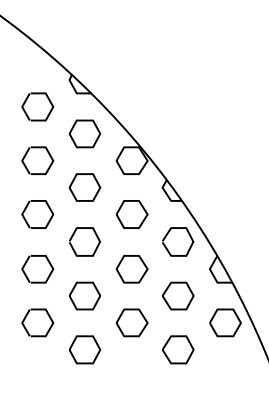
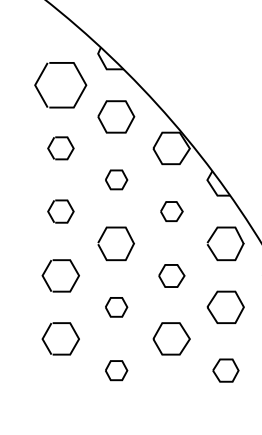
part: (37, 106) -> (60, 84), size x1.4
part: (37, 160) -> (60, 148), size x0.7
part: (85, 187) -> (116, 179), size x0.6
part: (37, 214) -> (60, 211), size x0.7
part: (132, 214) -> (172, 211), size x0.6
part: (132, 269) -> (172, 276), size x0.7
part: (85, 295) -> (116, 306), size x0.6
part: (85, 349) -> (116, 370), size x0.6
part: (178, 349) -> (226, 370), size x0.7

